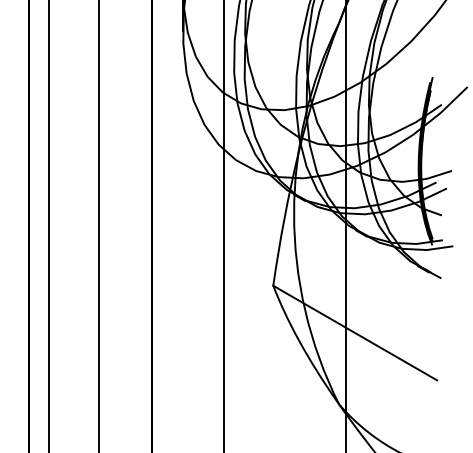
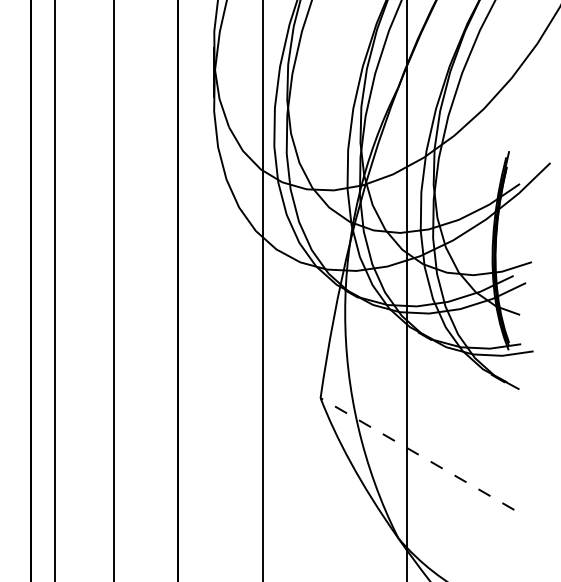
line: (355, 333) -> (417, 454), solid -> dashed

